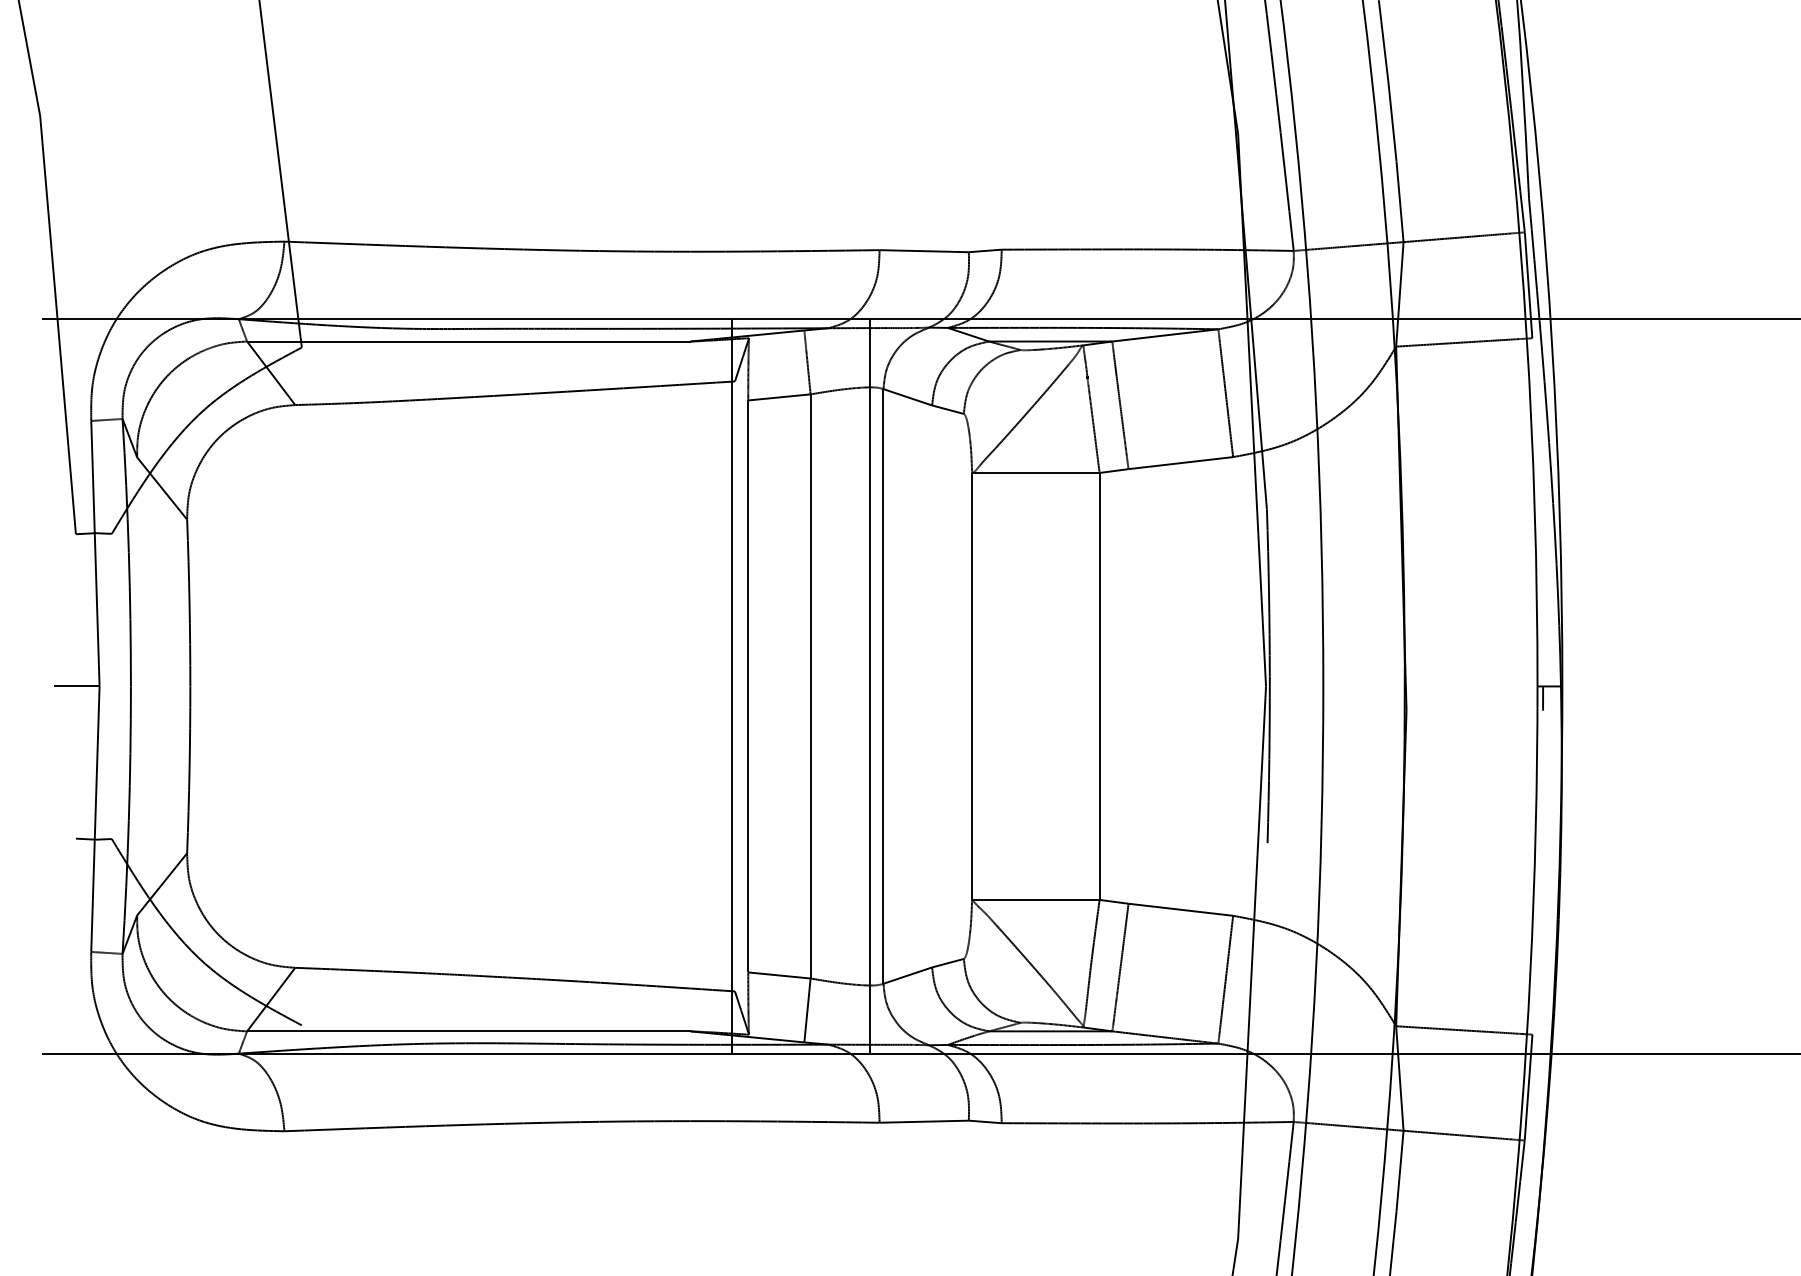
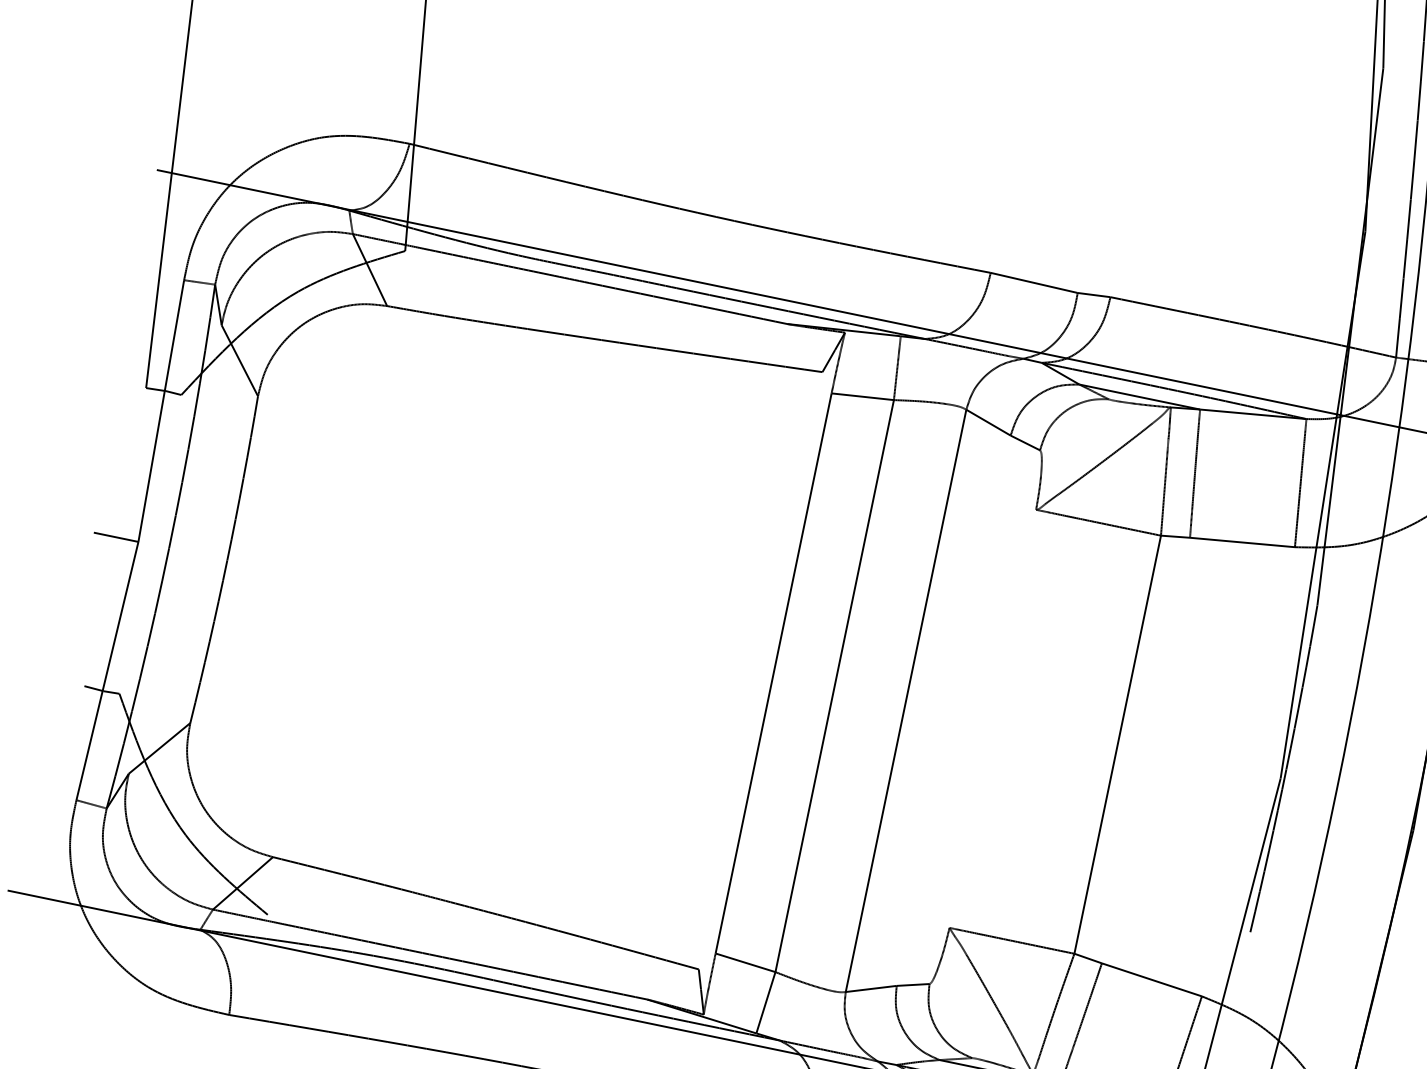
line: (972, 685) -> (993, 718), removed
line: (732, 686) -> (758, 670), removed
line: (869, 686) -> (892, 698), removed

